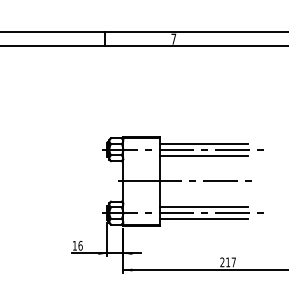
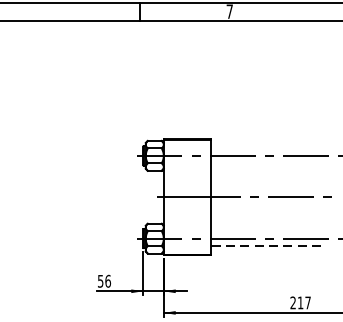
line: (203, 143) -> (268, 147), removed
line: (203, 155) -> (268, 163), removed
line: (203, 207) -> (268, 231), removed
line: (203, 219) -> (268, 246), solid -> dashed
text: (74, 245) -> (100, 280), 16 -> 56

